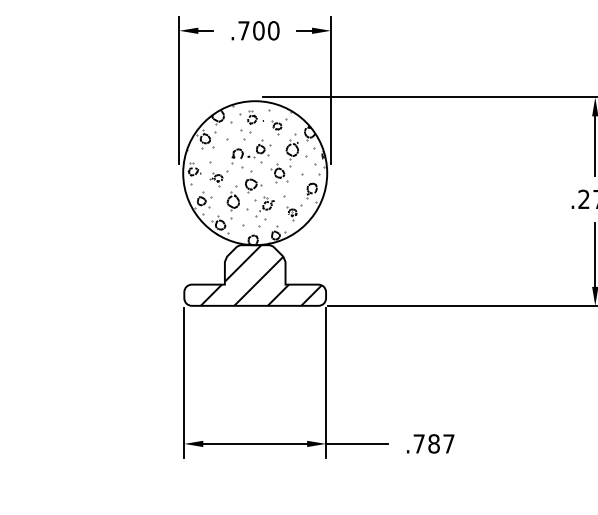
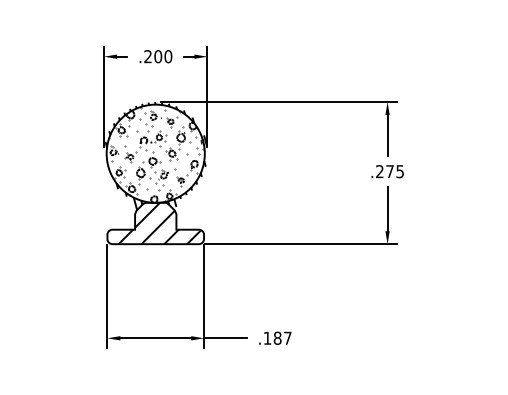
text: (243, 30) -> (147, 56), .700 -> .200
hatch: (254, 177) -> (155, 156), added
text: (419, 442) -> (267, 337), .787 -> .187

